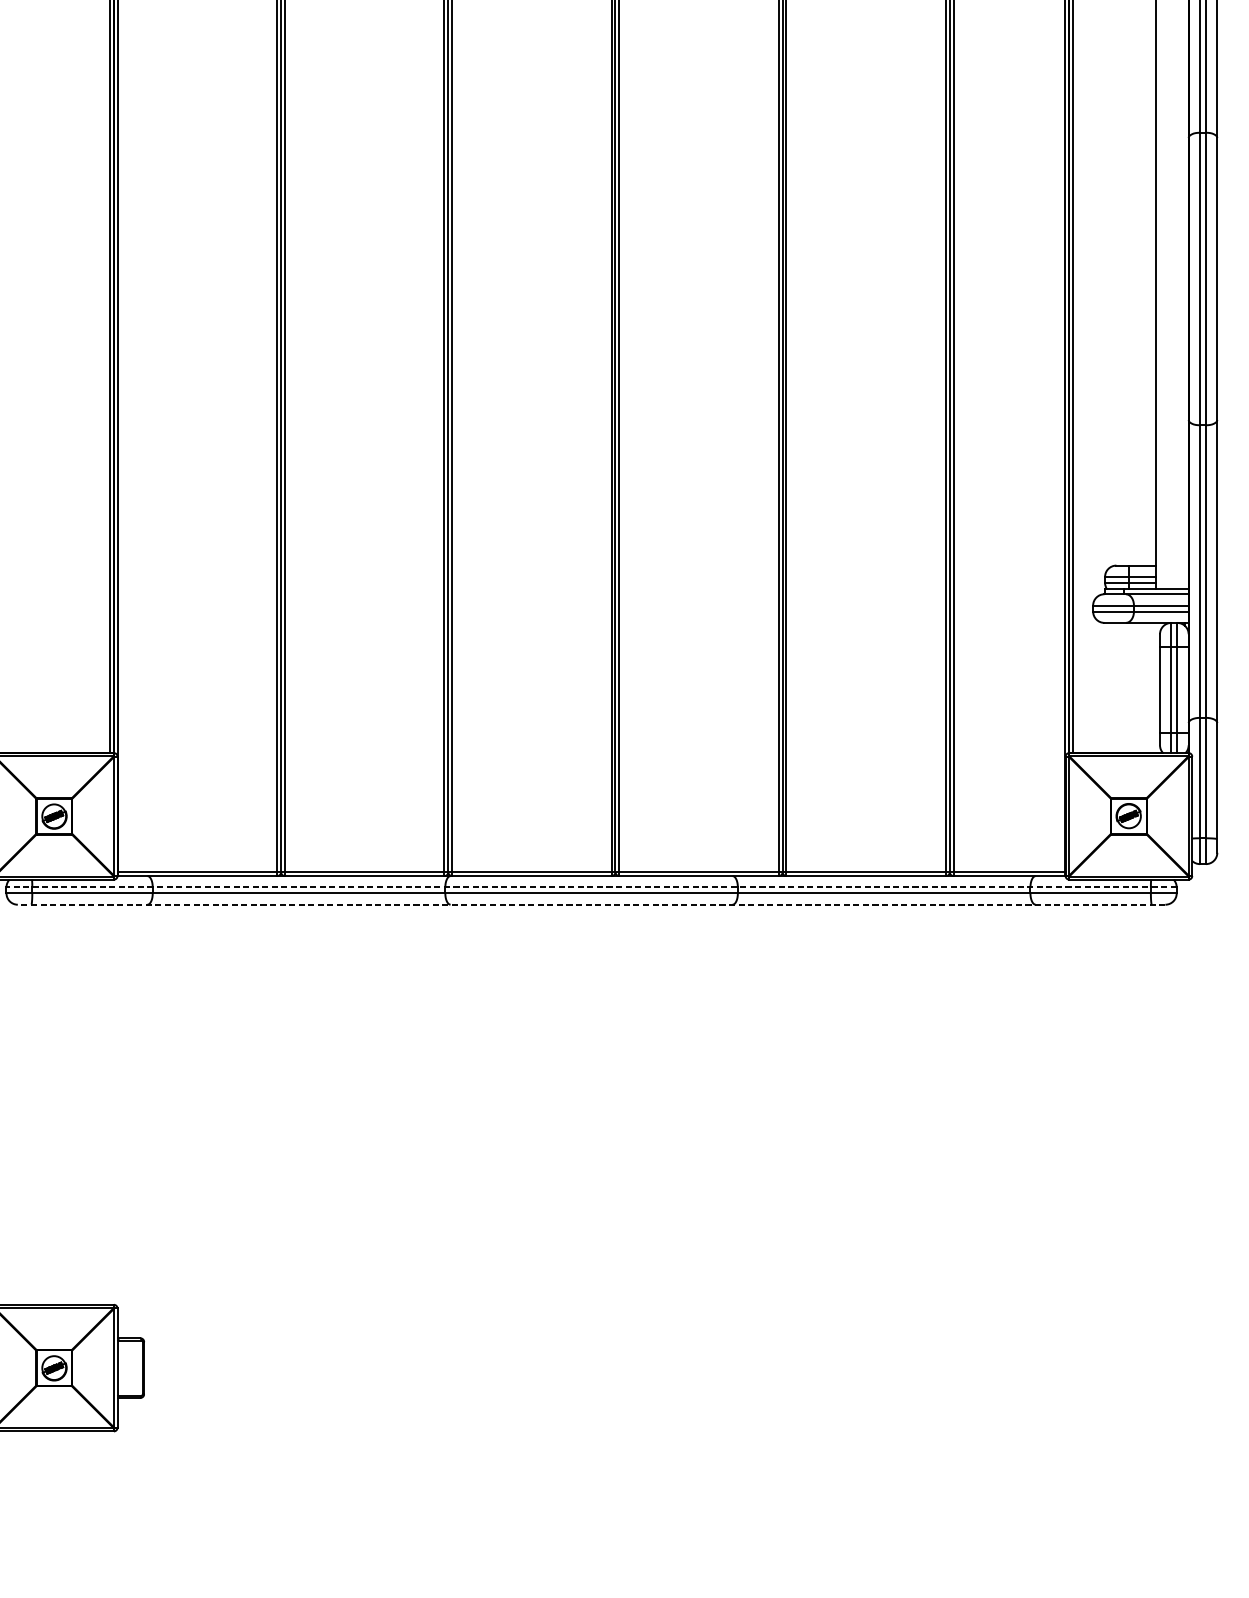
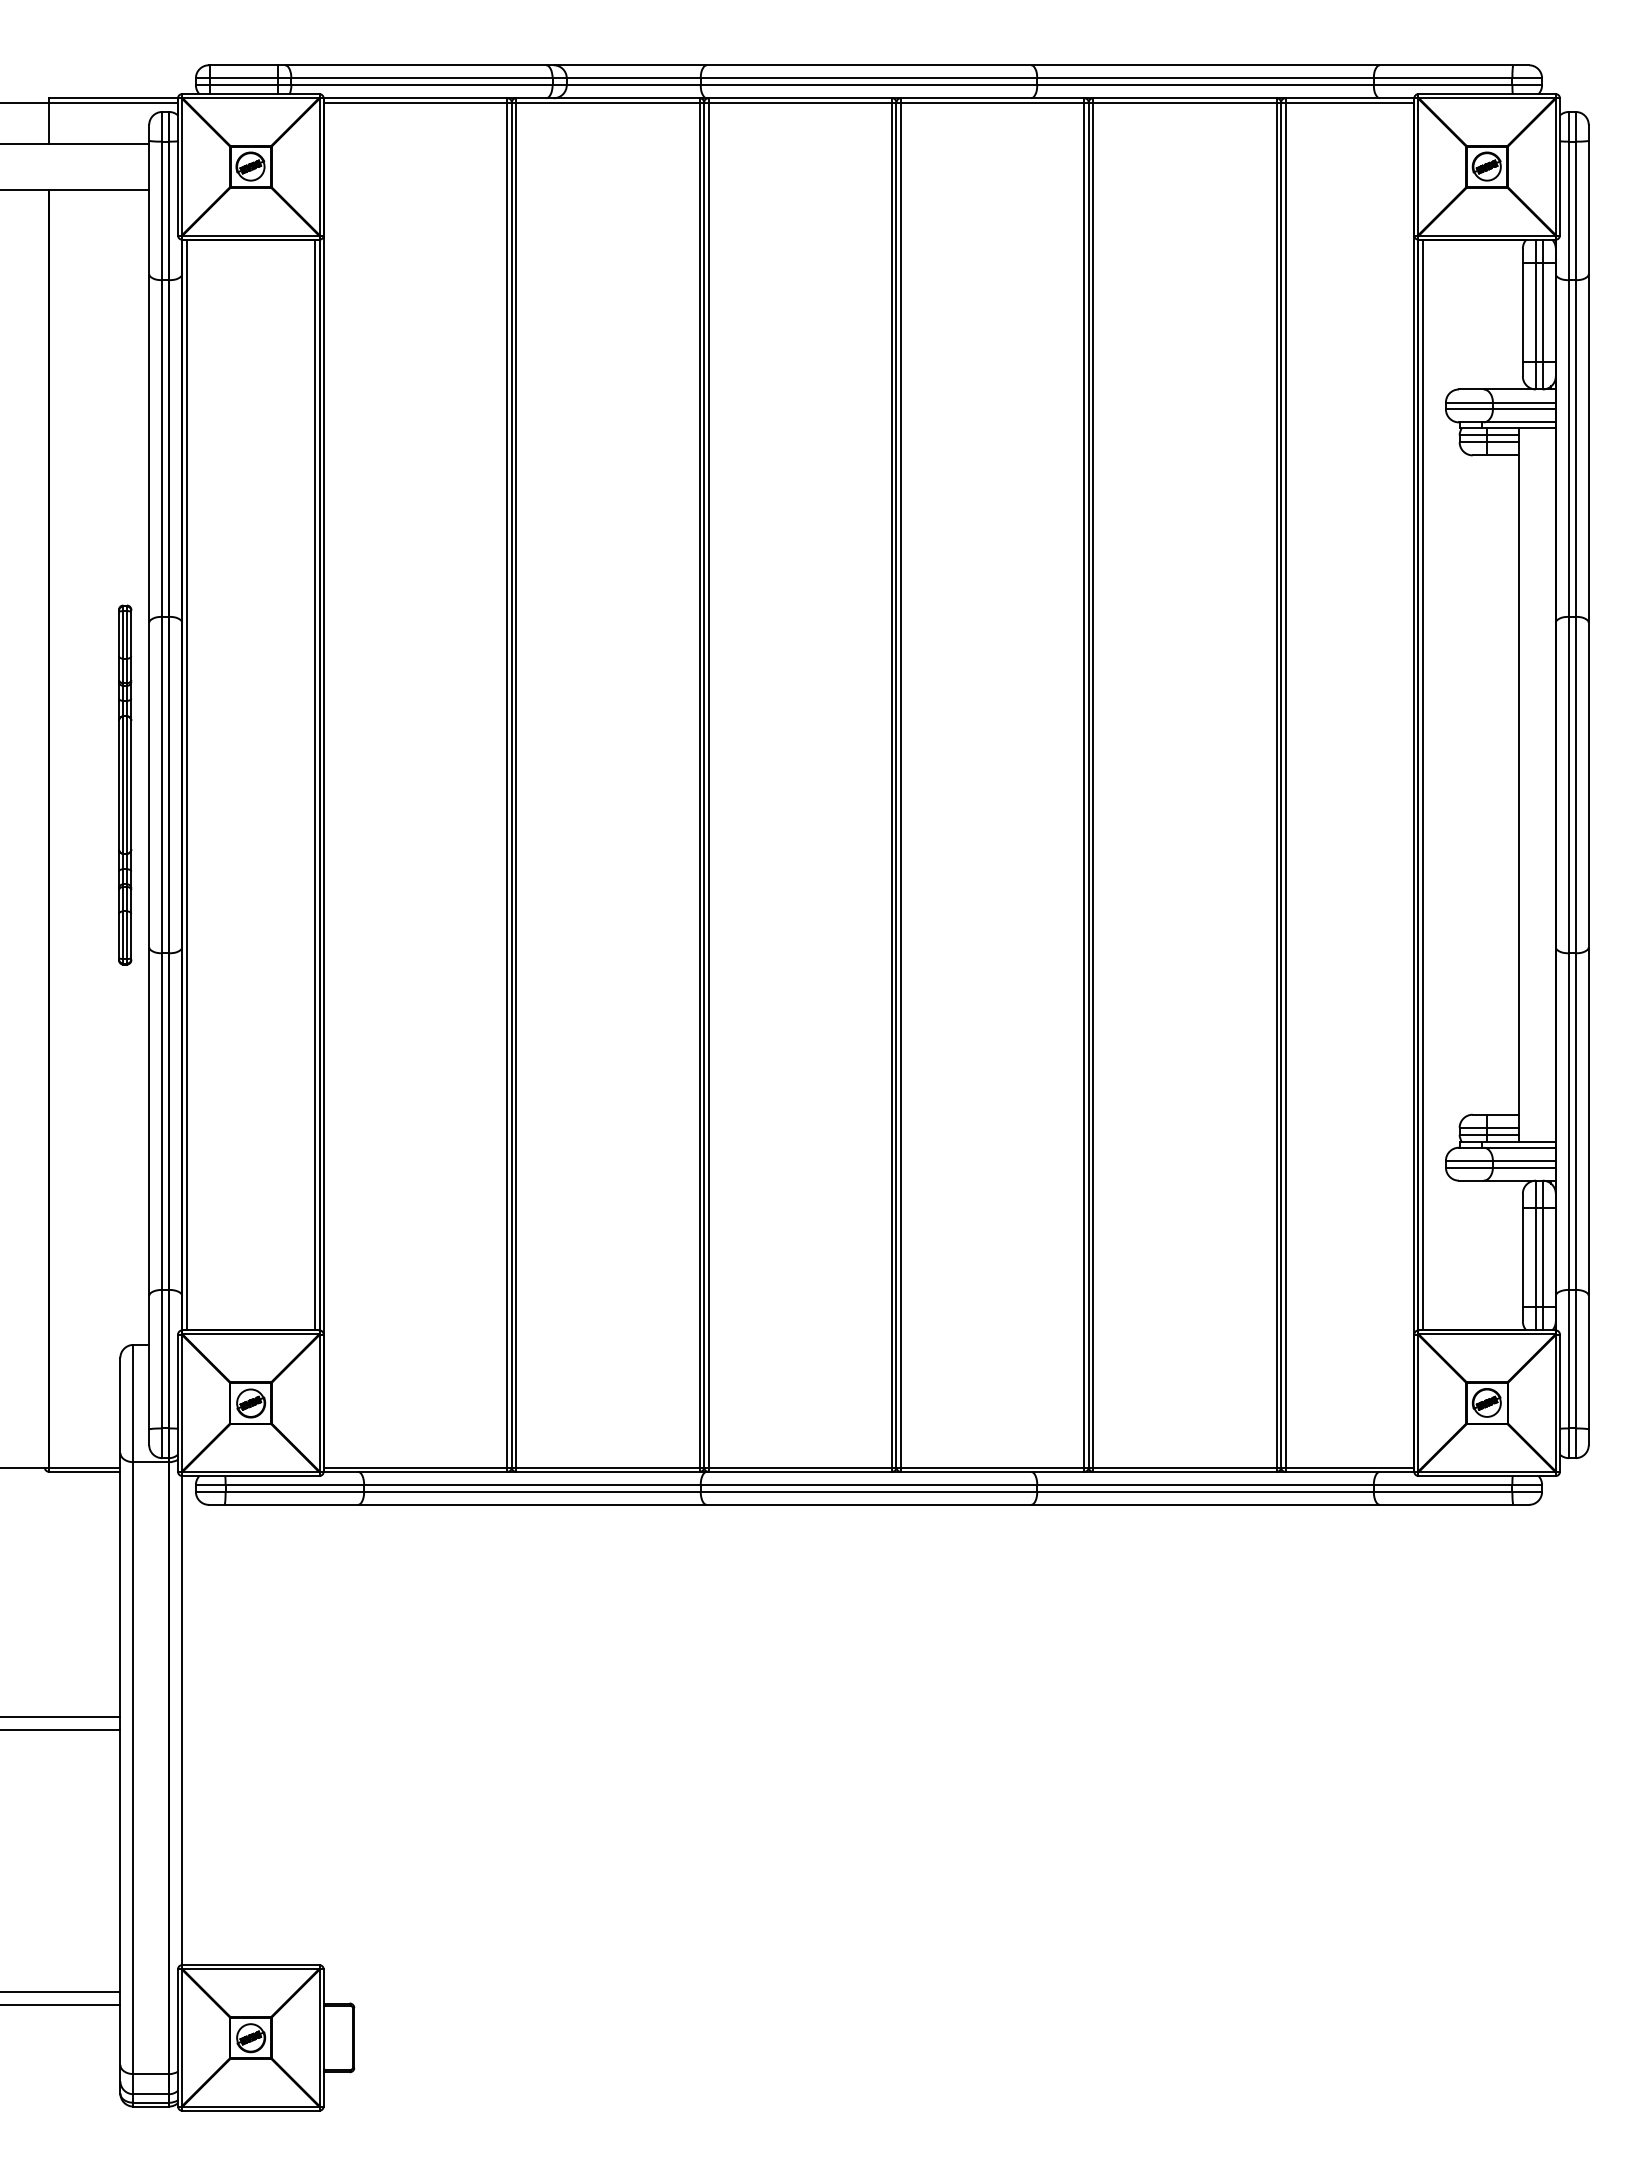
line: (591, 887) -> (868, 1484), dashed -> solid
line: (591, 904) -> (868, 1504), dashed -> solid

